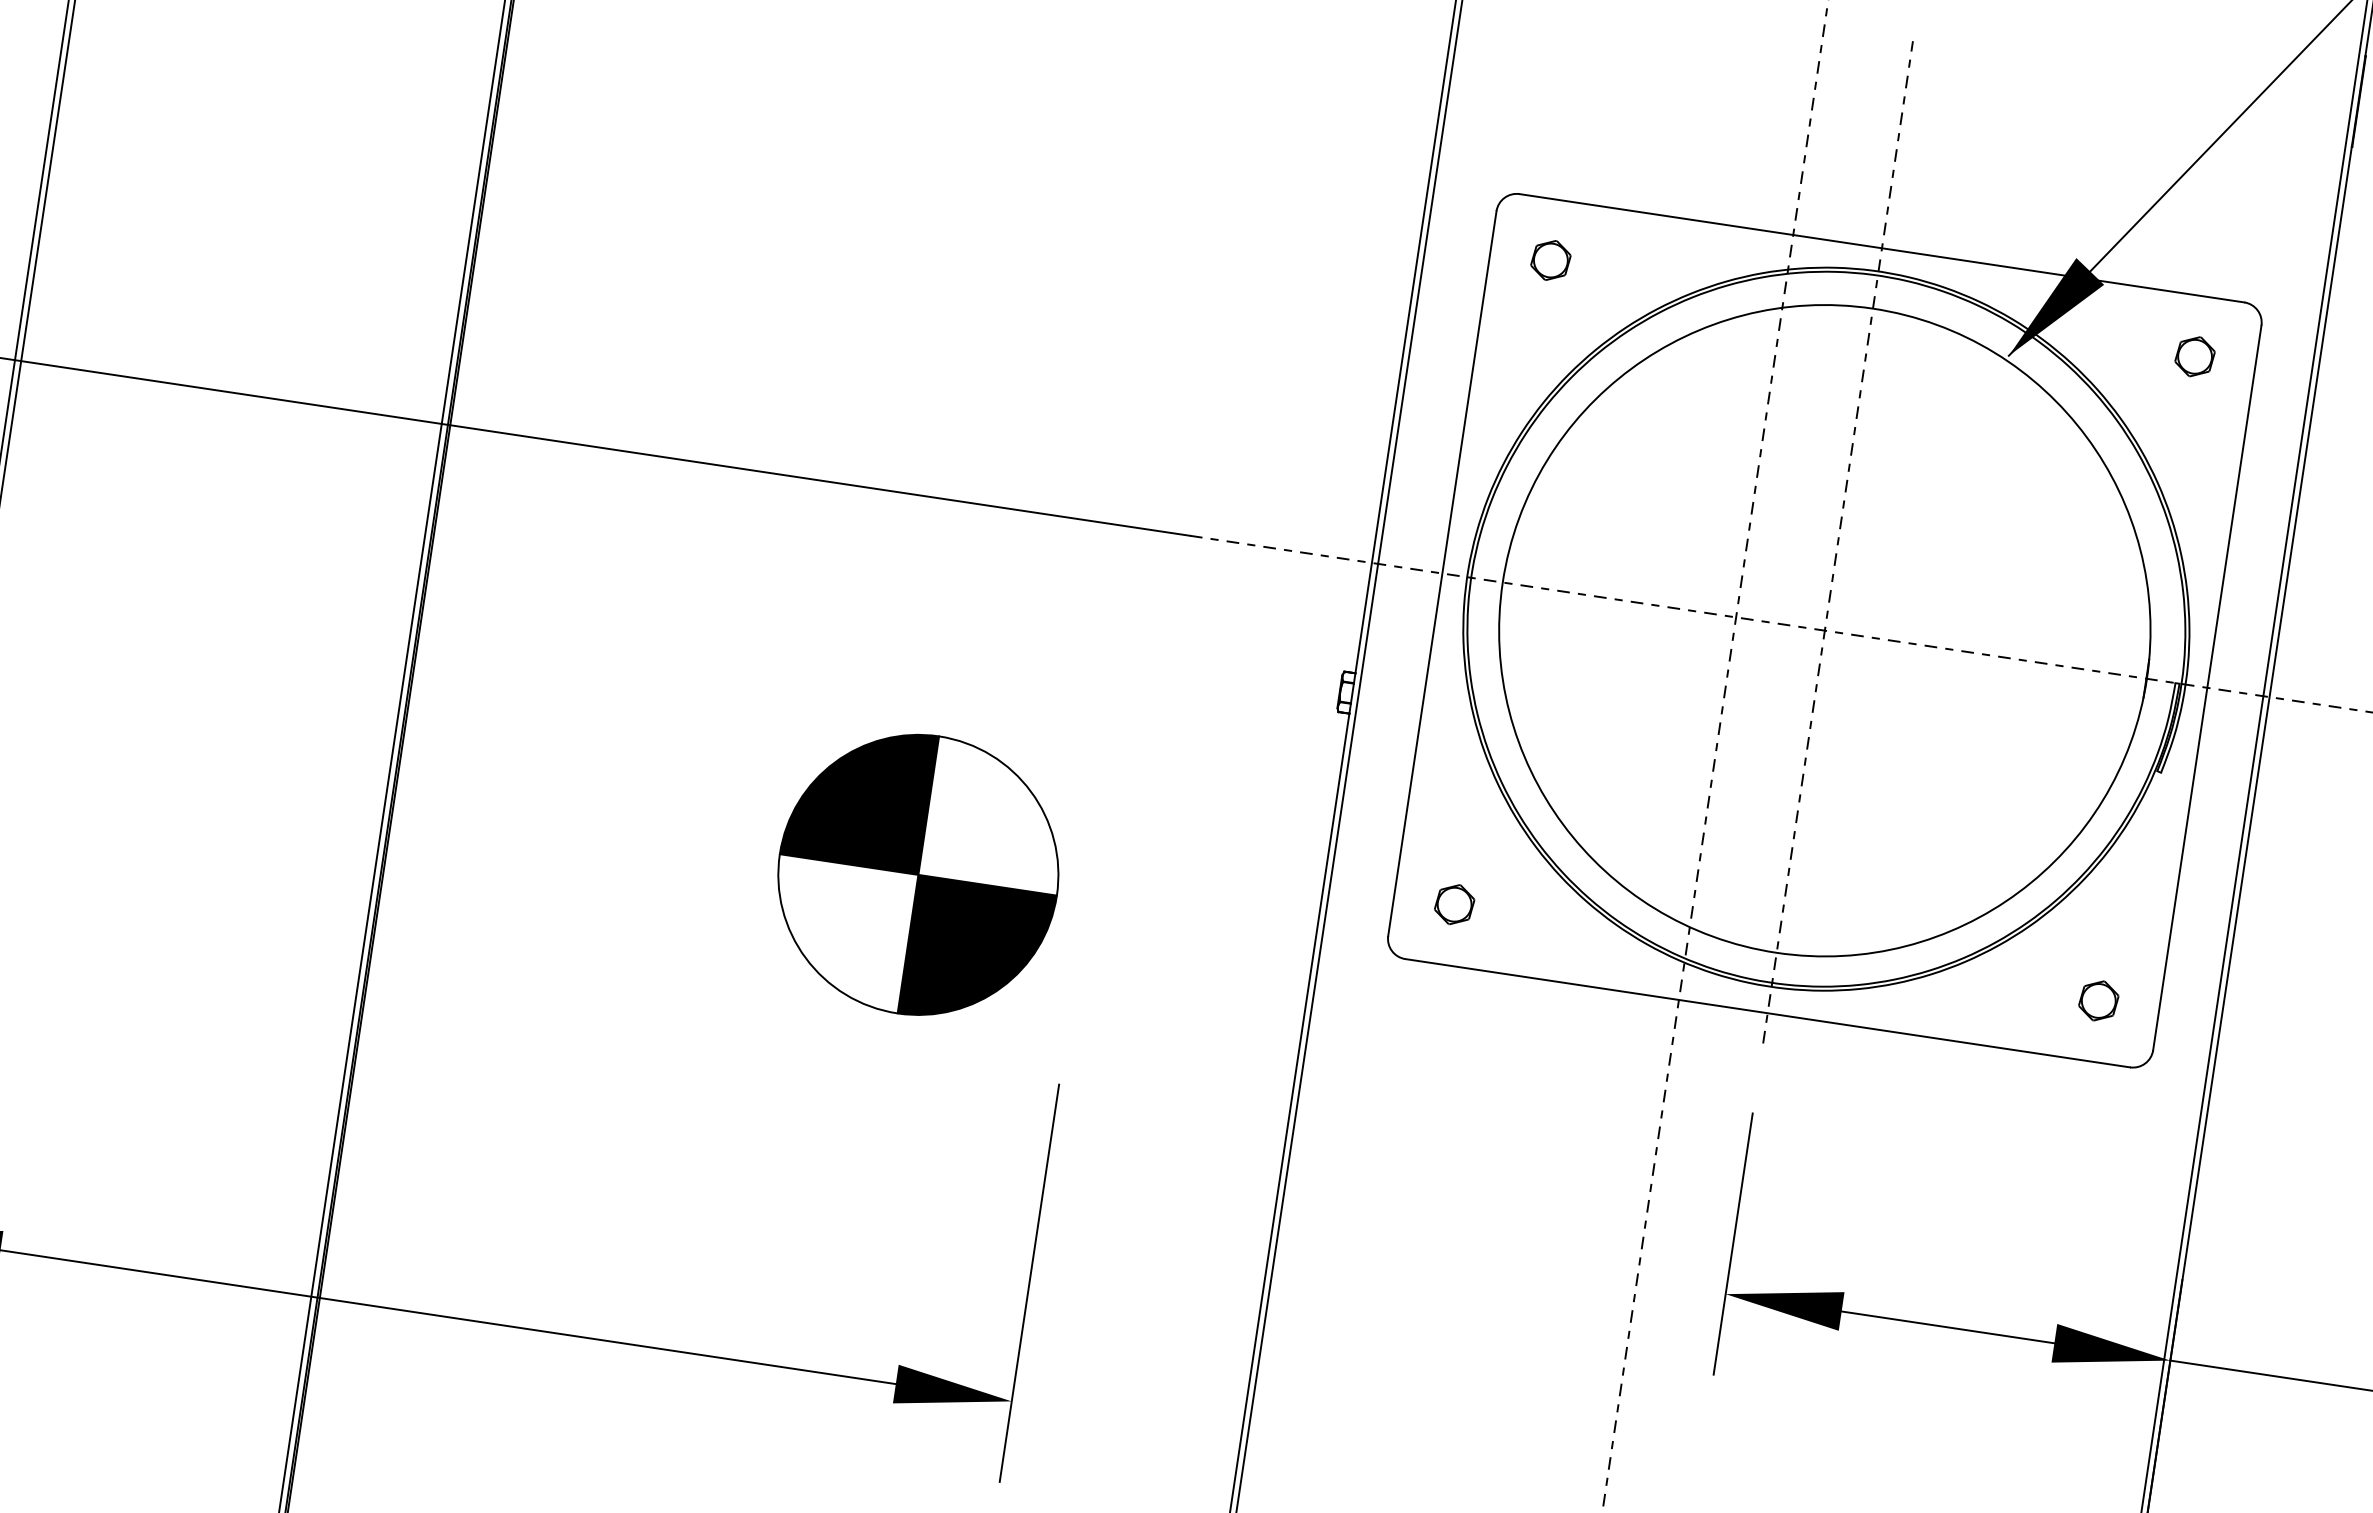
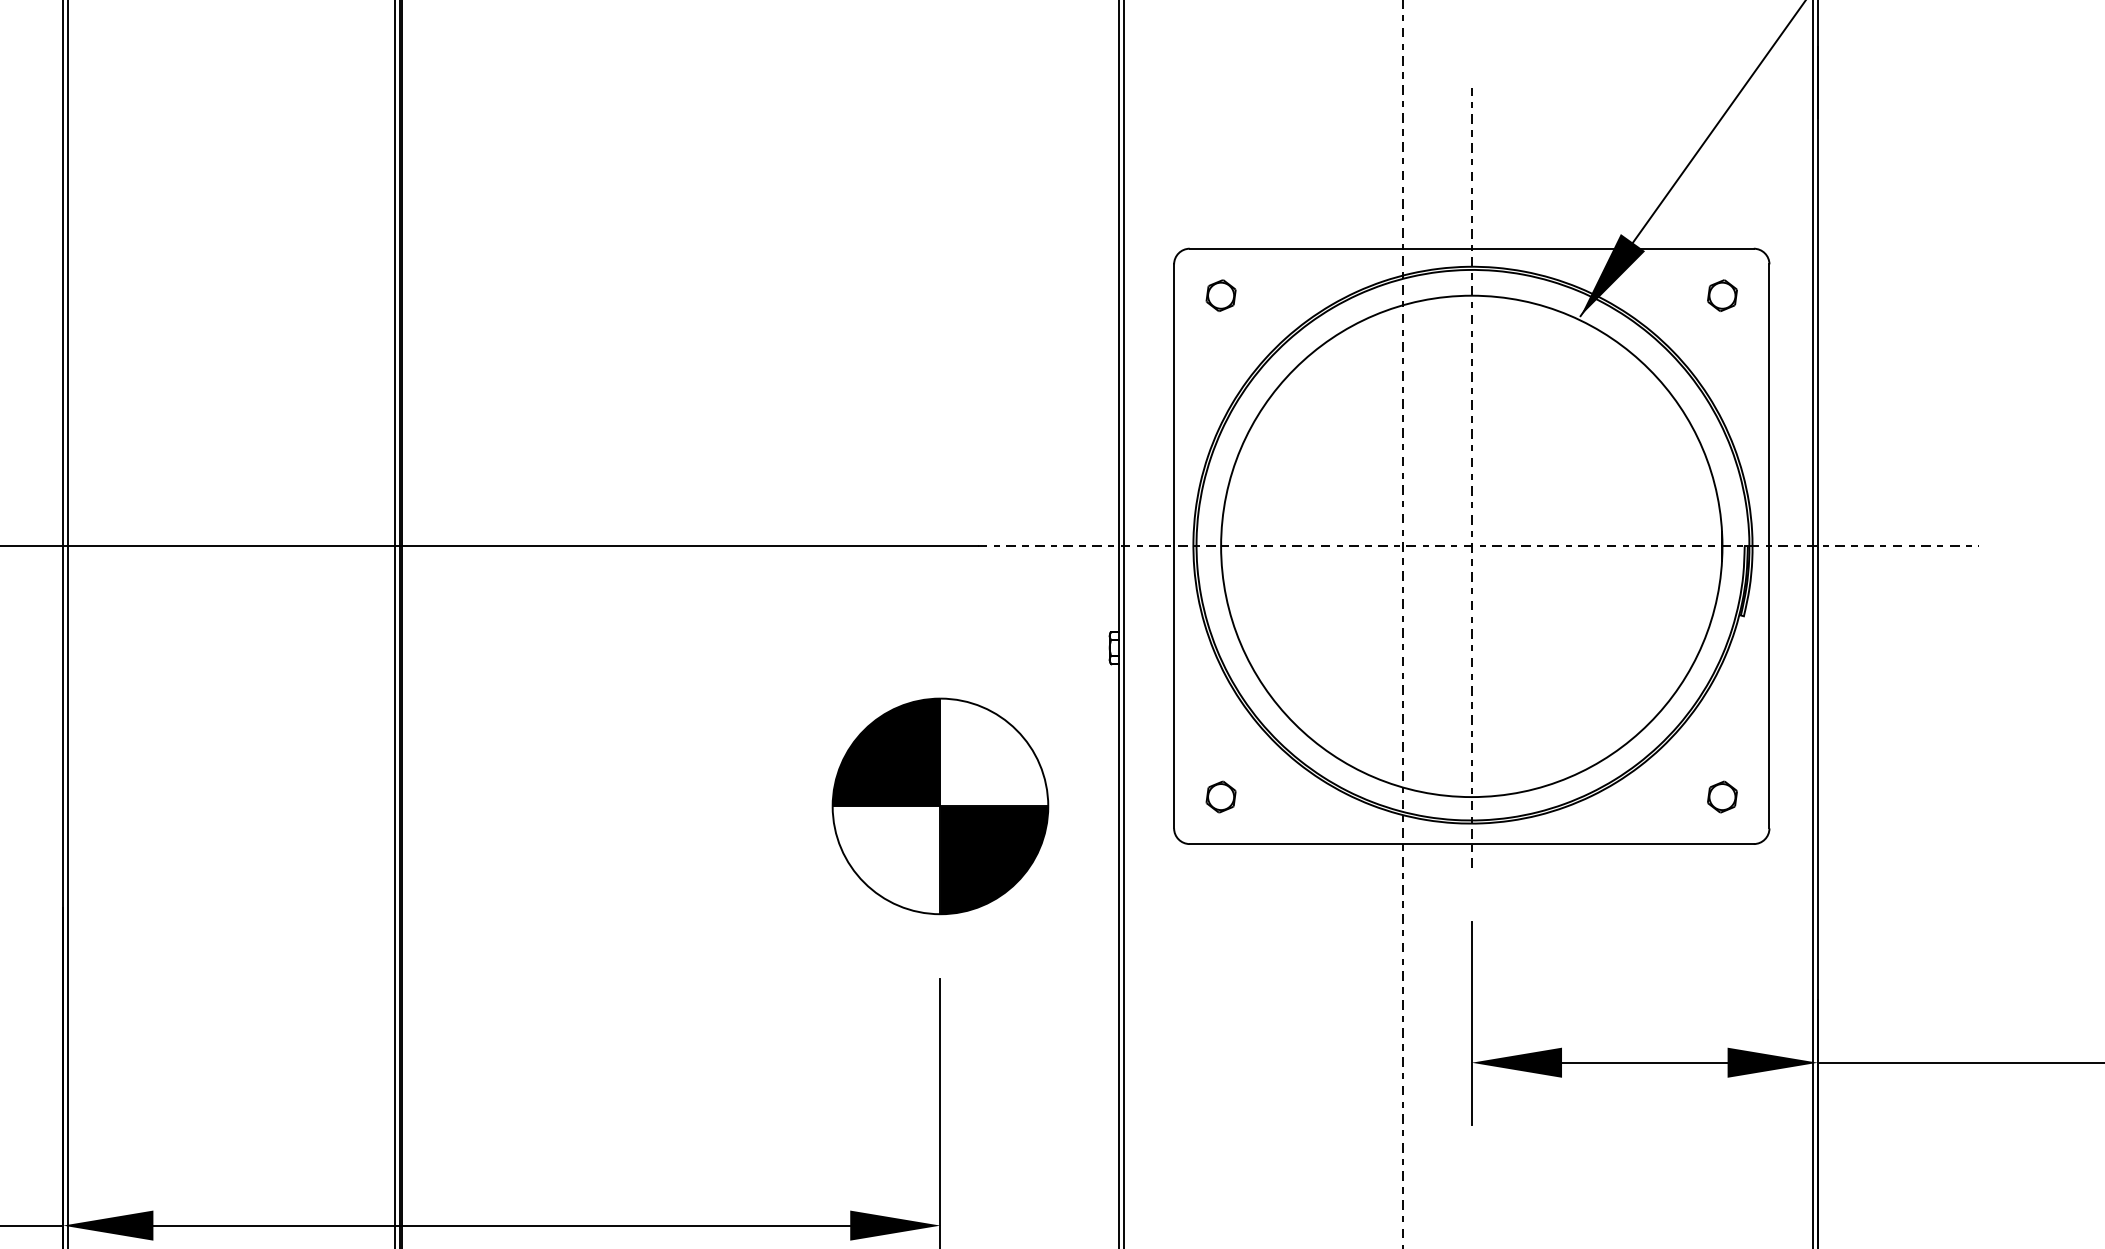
part: (918, 875) -> (940, 806), moved

